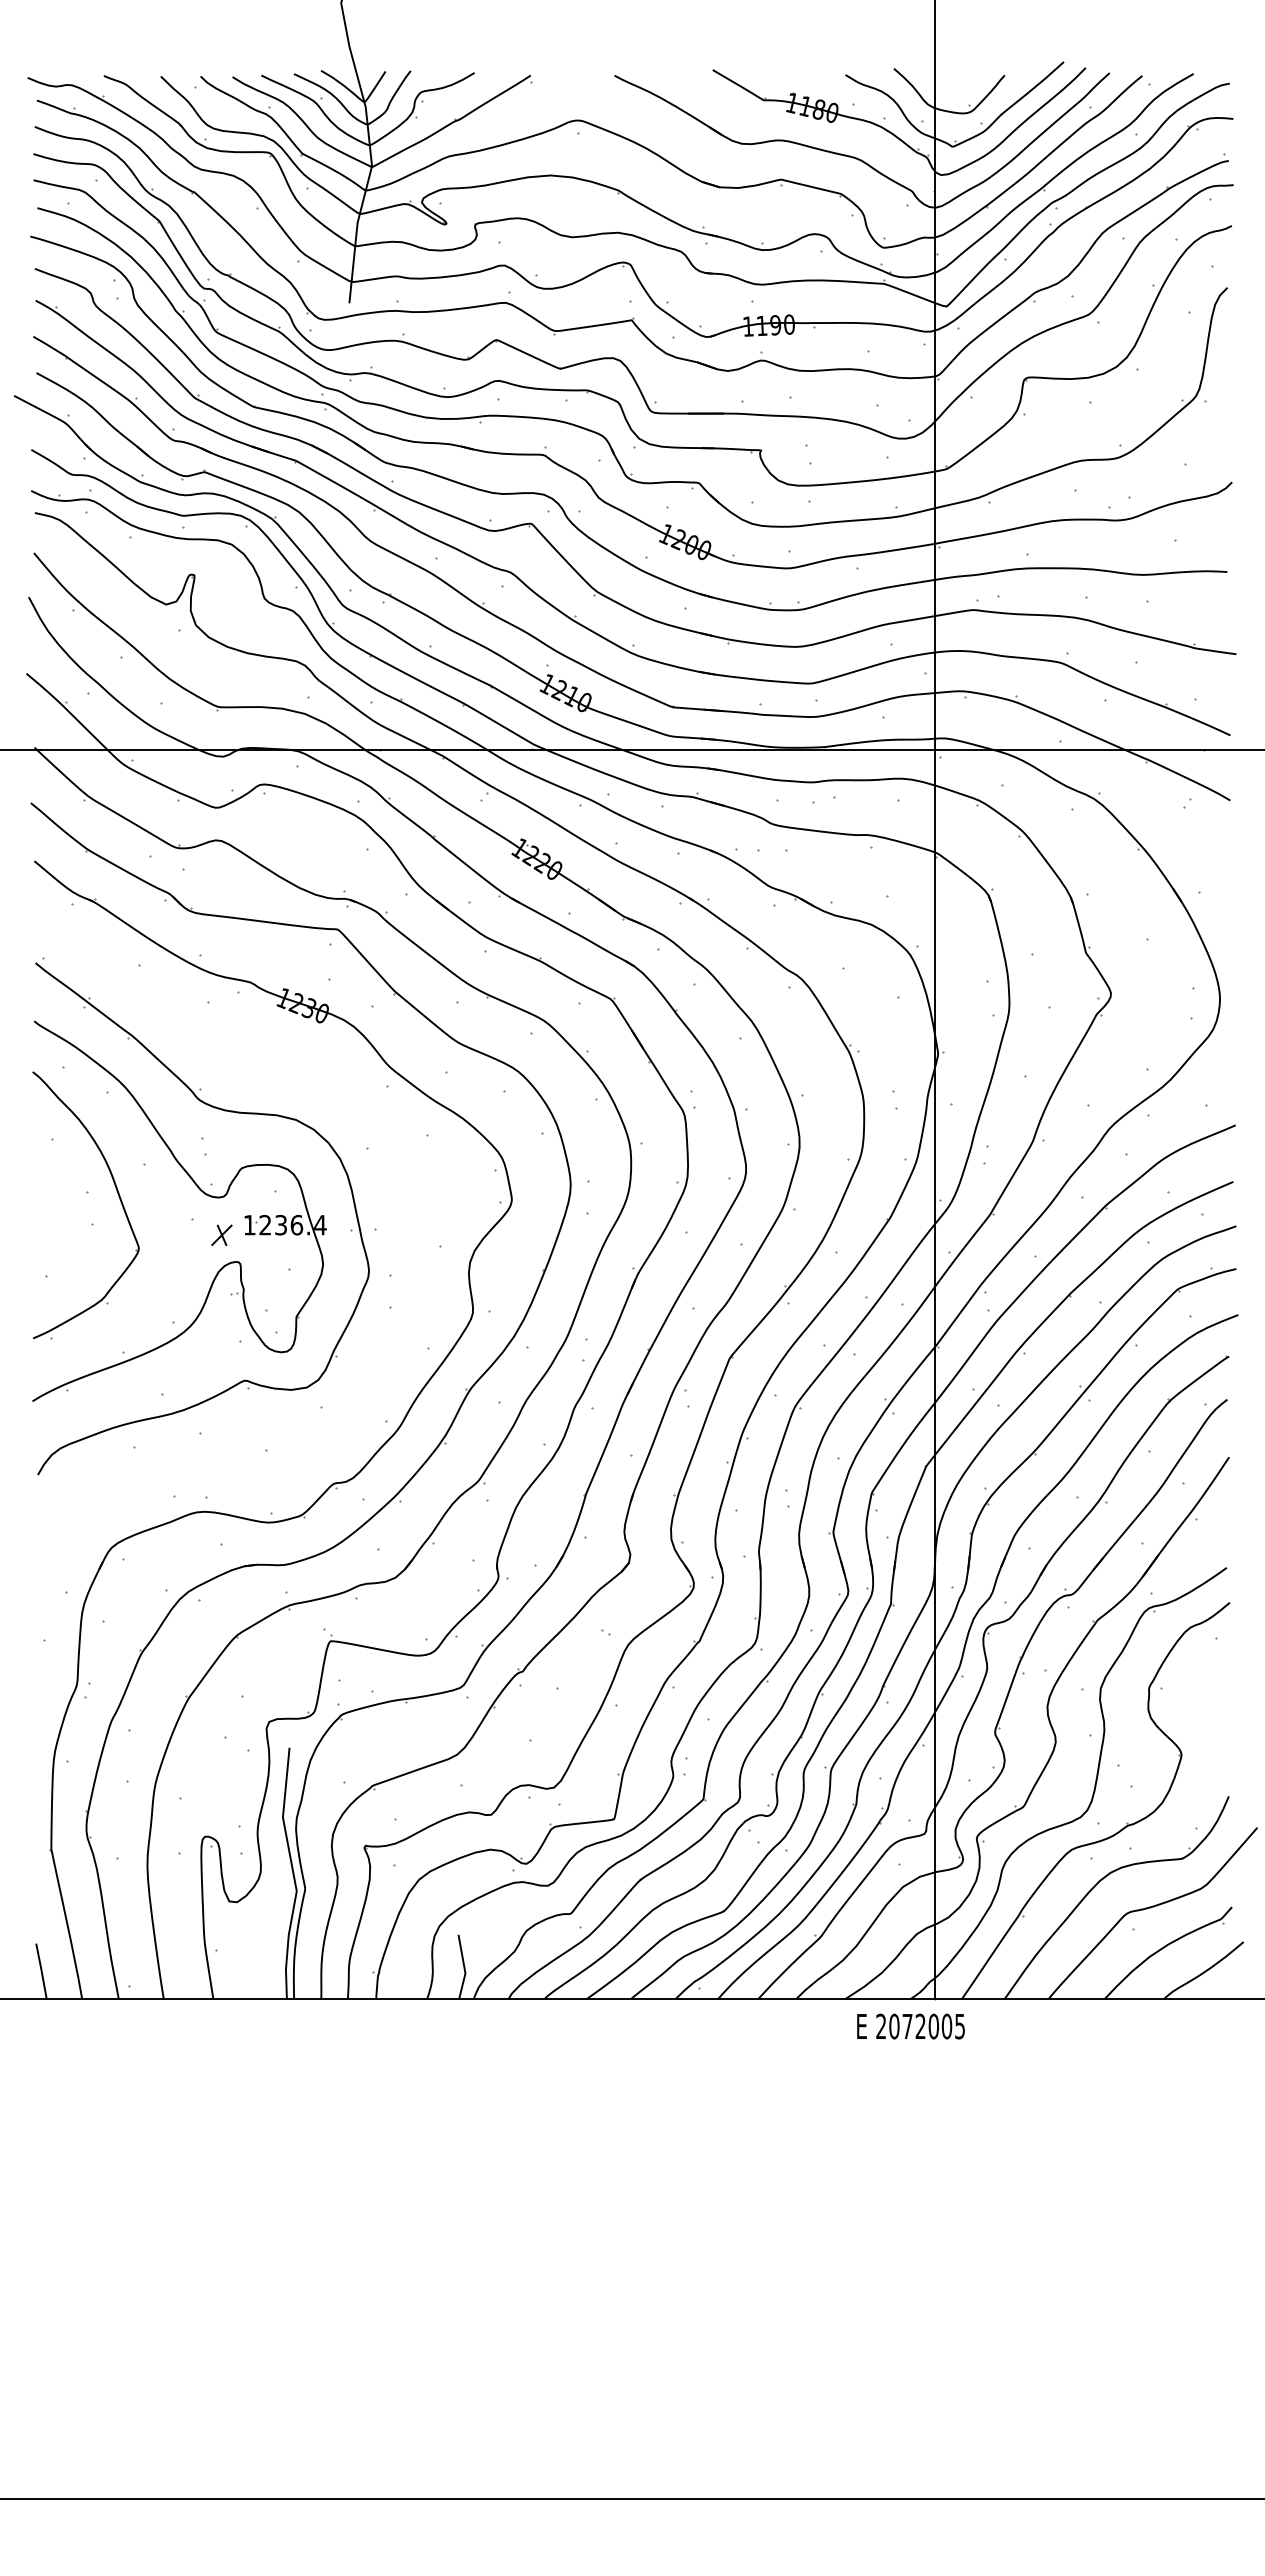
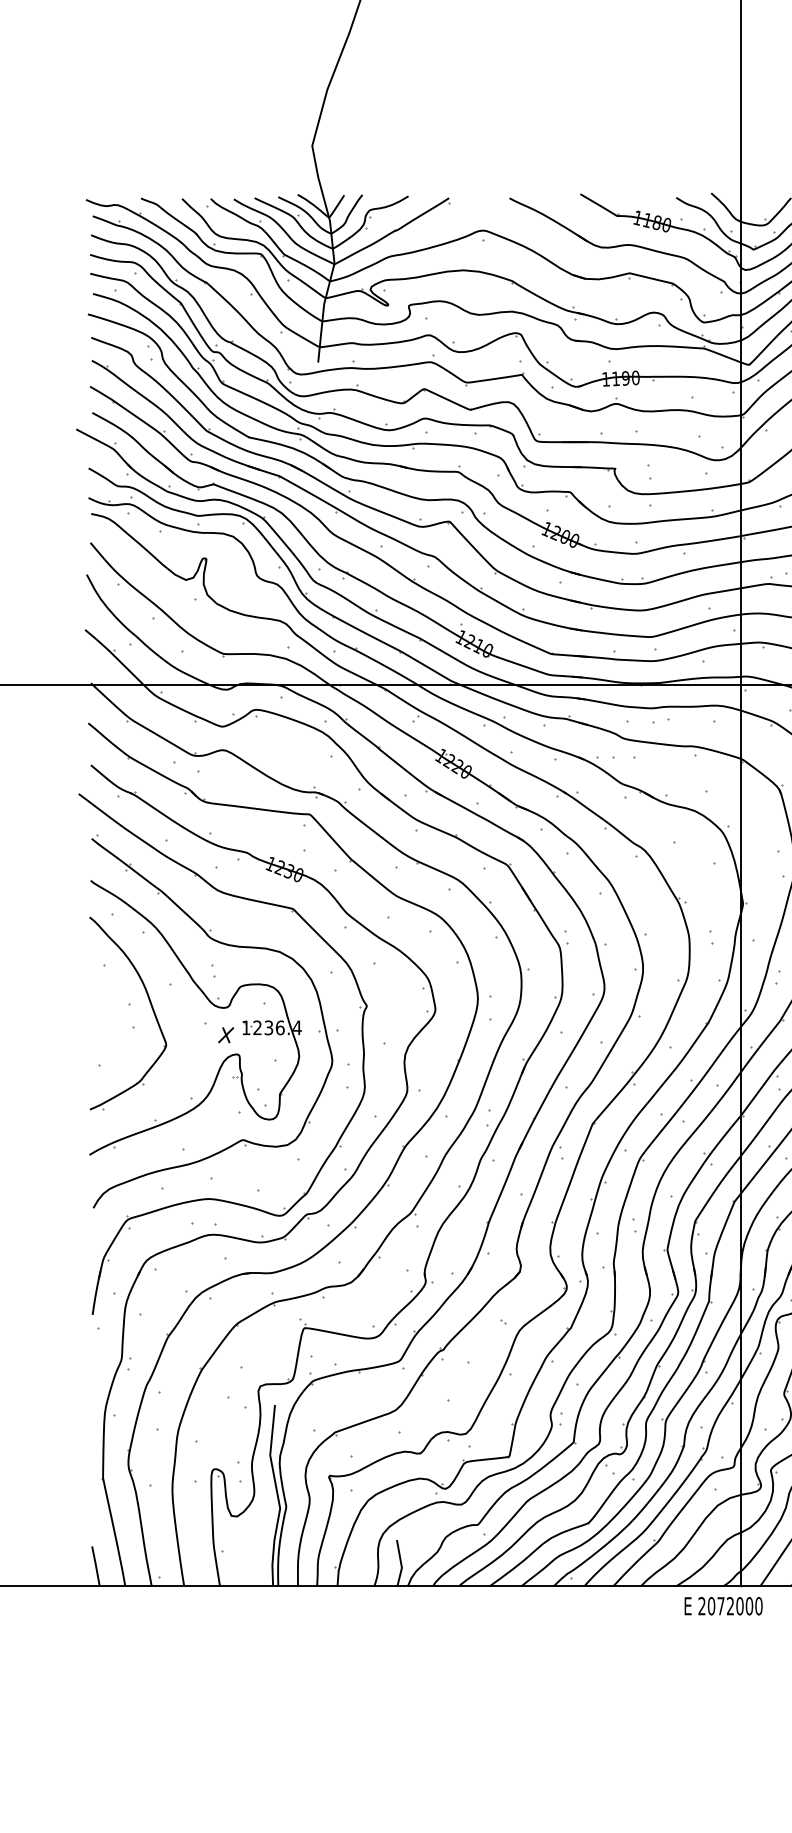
part: (410, 1246) -> (362, 1043), added
text: (960, 2026) -> (759, 1606), 2072005 -> 2072000

